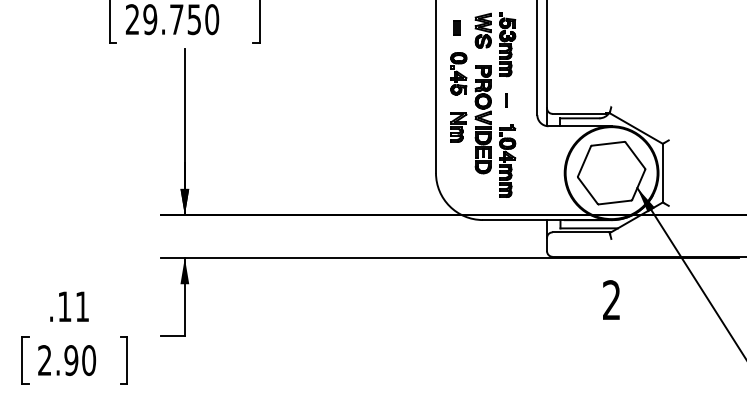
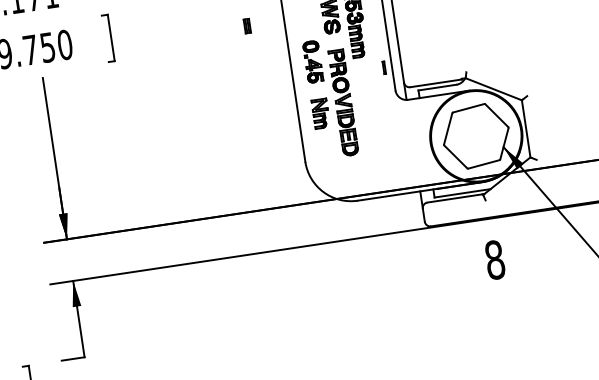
part: (456, 27) -> (246, 25), moved
line: (506, 100) -> (384, 67), moved
part: (507, 160) -> (373, 139), removed
text: (611, 300) -> (494, 260), 2 -> 8

